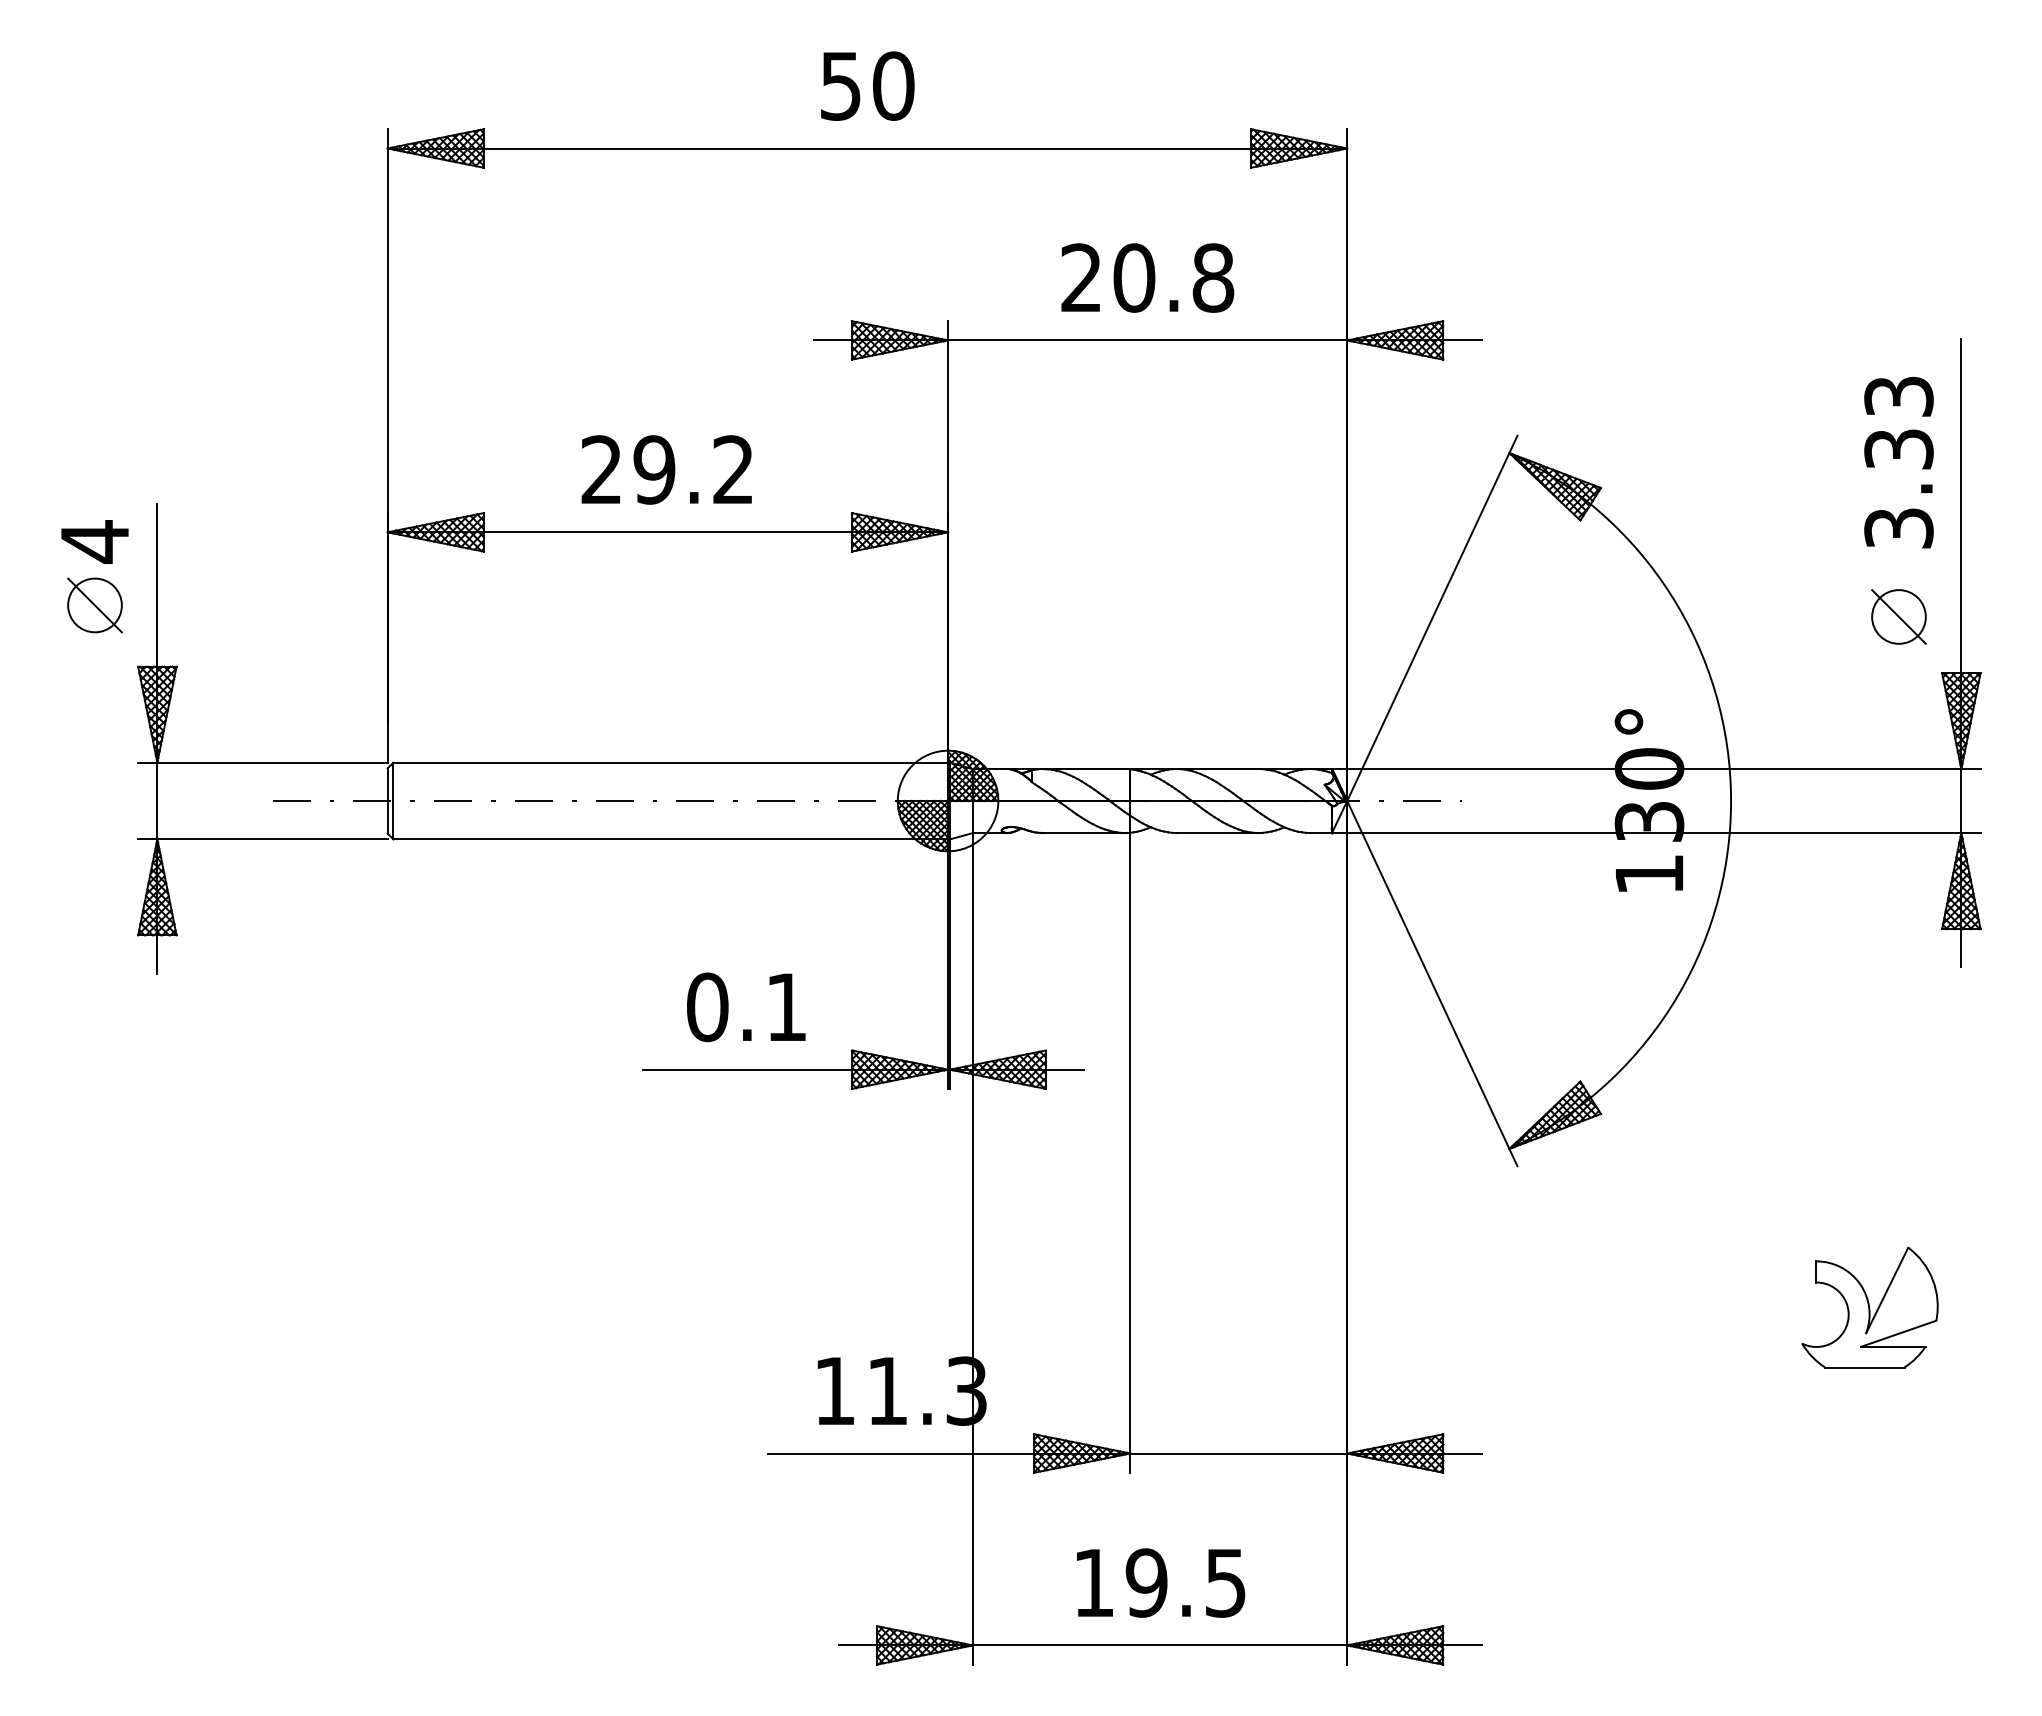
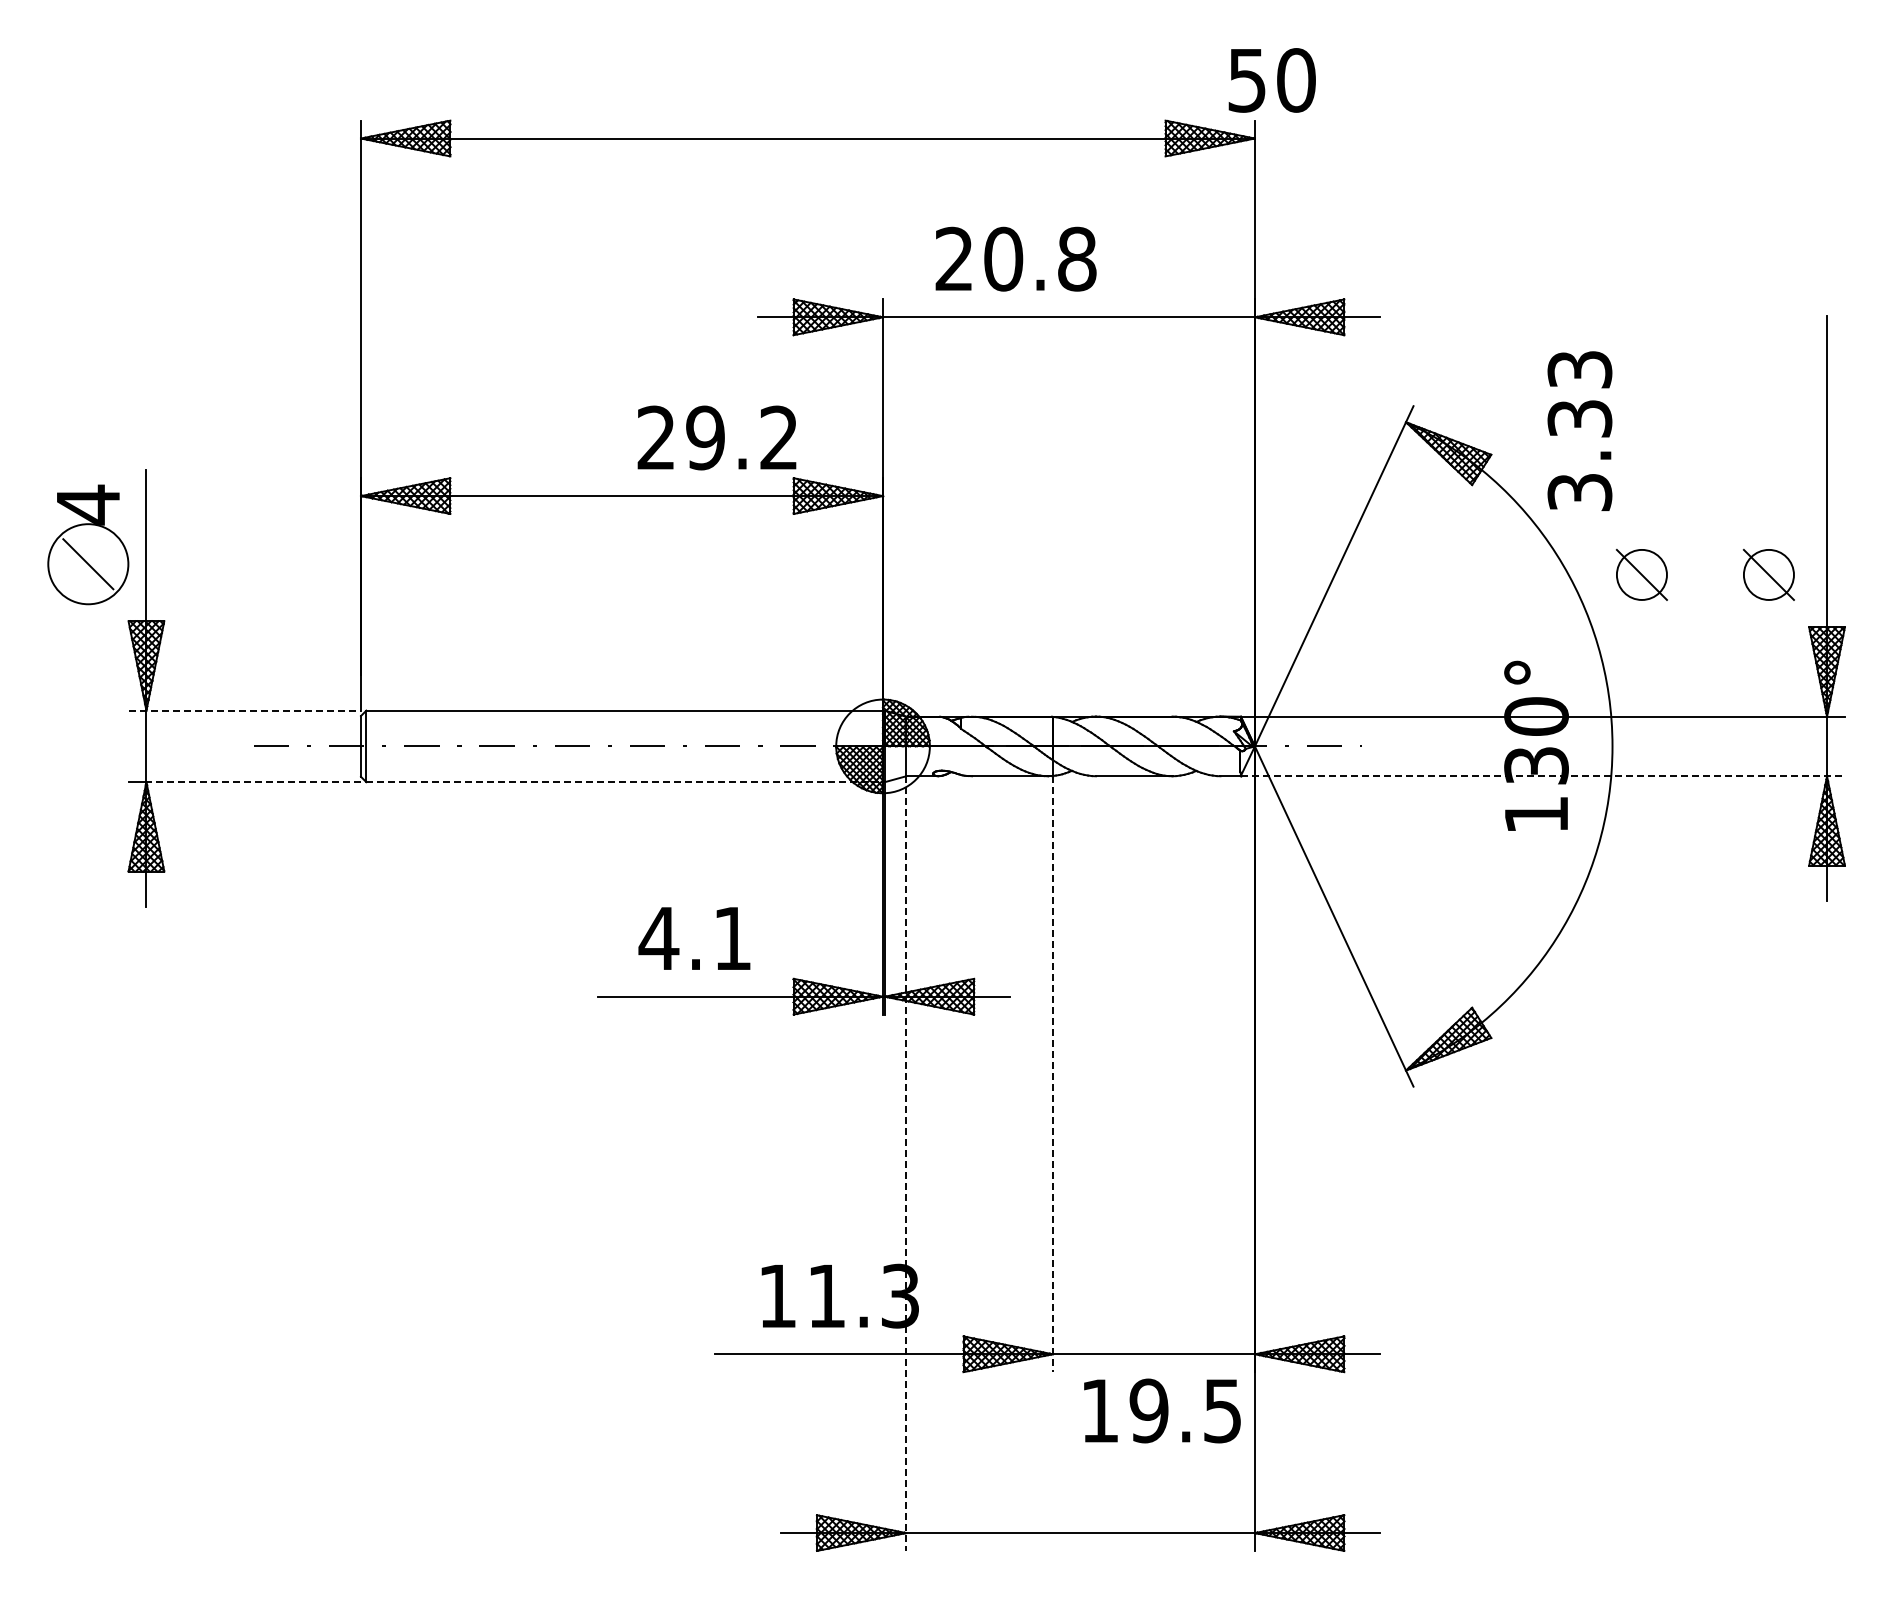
text: (866, 86) -> (1271, 80), moved
text: (1147, 277) -> (1015, 258), moved
text: (1898, 461) -> (1579, 430), moved
text: (666, 469) -> (716, 437), moved
circle: (95, 605) -> (88, 564), size x1.6
part: (1762, 616) -> (1641, 574), added
line: (263, 762) -> (245, 710), solid -> dashed
line: (1655, 833) -> (1542, 776), solid -> dashed
line: (272, 839) -> (253, 782), solid -> dashed
line: (671, 839) -> (625, 782), solid -> dashed
text: (707, 1007) -> (658, 938), 0.1 -> 4.1
line: (1129, 1153) -> (1052, 1074), solid -> dashed
line: (973, 1249) -> (906, 1164), solid -> dashed
part: (1869, 1306) -> (1741, 1217), removed
text: (1161, 1582) -> (1162, 1410), moved

